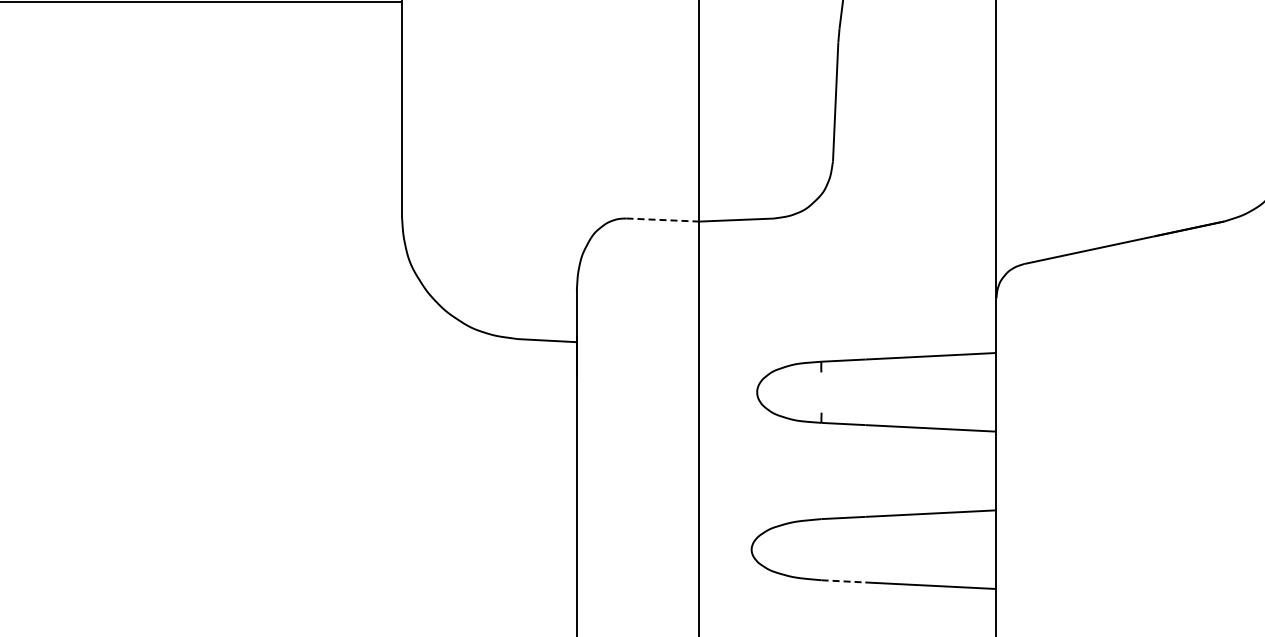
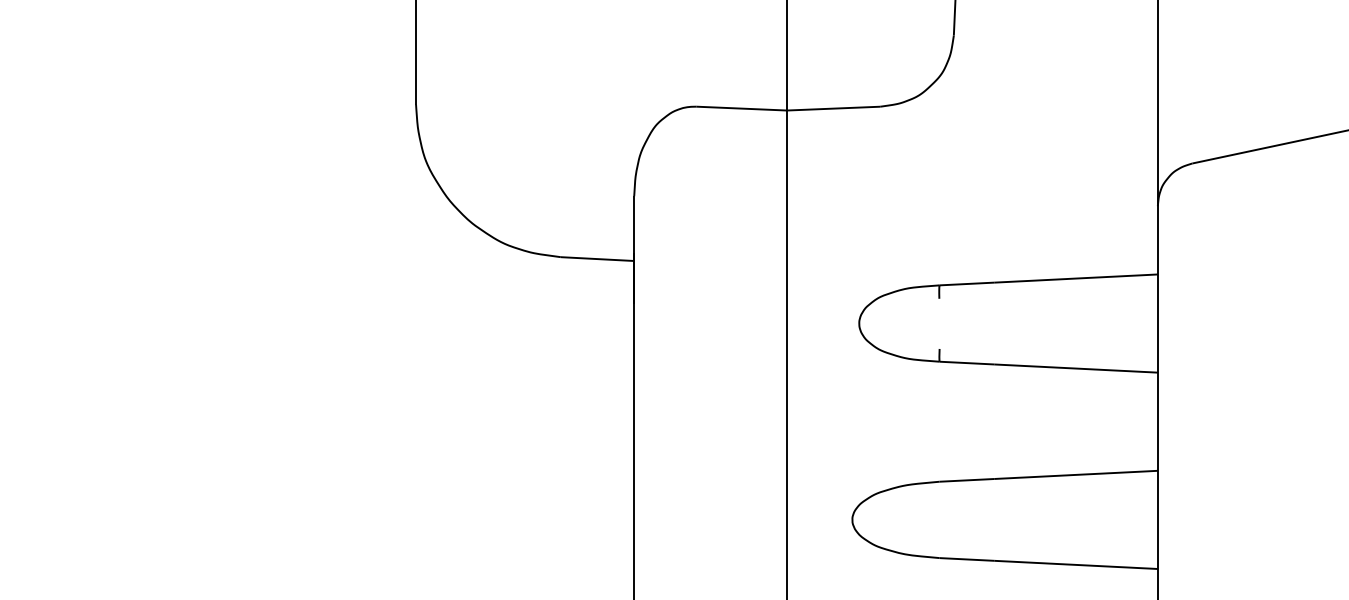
line: (663, 220) -> (742, 109), dashed -> solid
line: (843, 581) -> (966, 559), dashed -> solid

